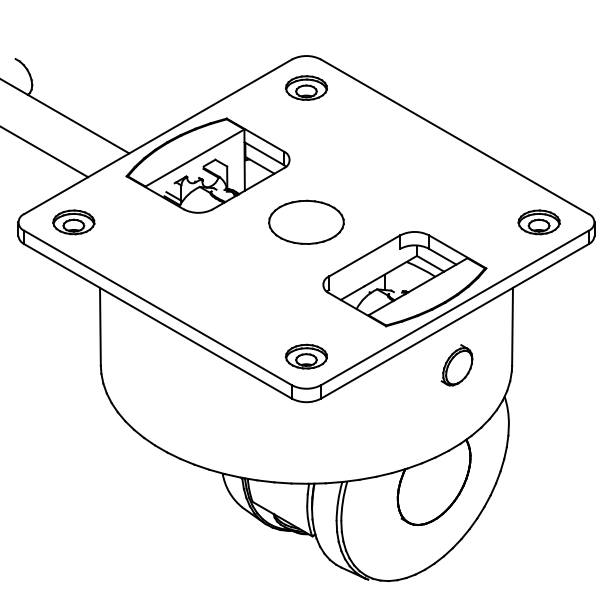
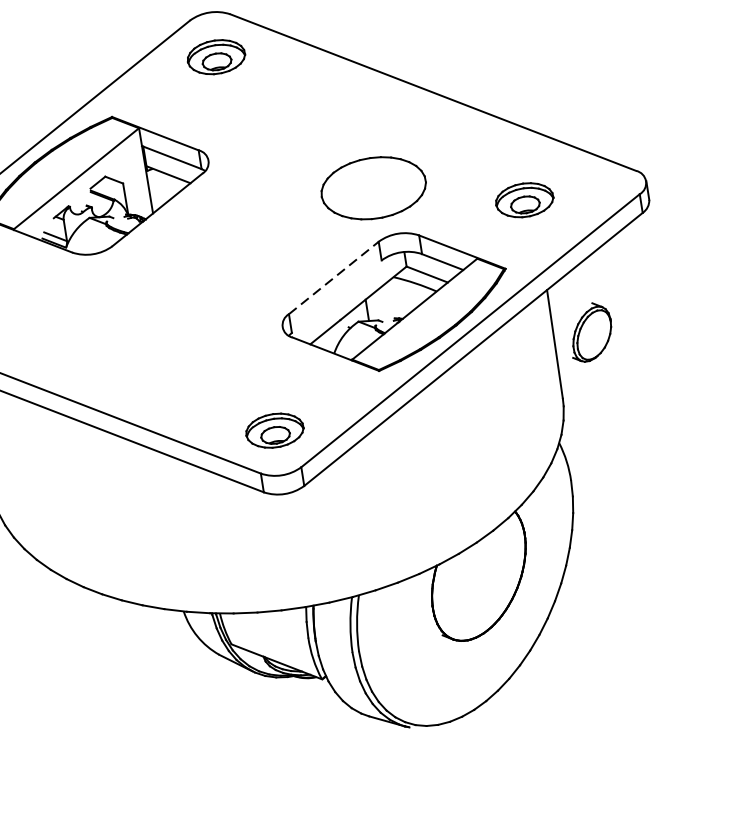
part: (306, 221) -> (373, 187), moved
part: (538, 222) -> (523, 200), moved
line: (364, 255) -> (333, 277), solid -> dashed
part: (456, 365) -> (590, 332), moved

